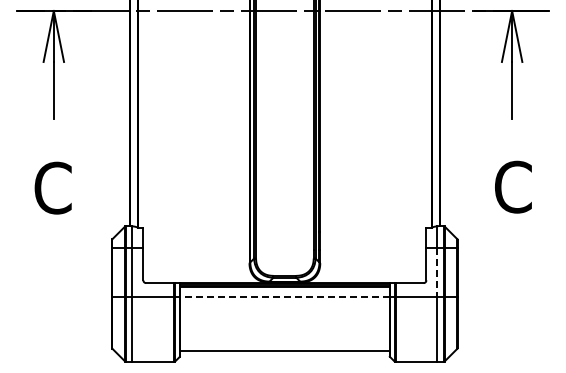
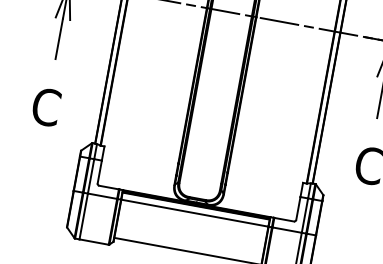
line: (437, 272) -> (305, 215), dashed -> solid
line: (284, 296) -> (194, 212), dashed -> solid

